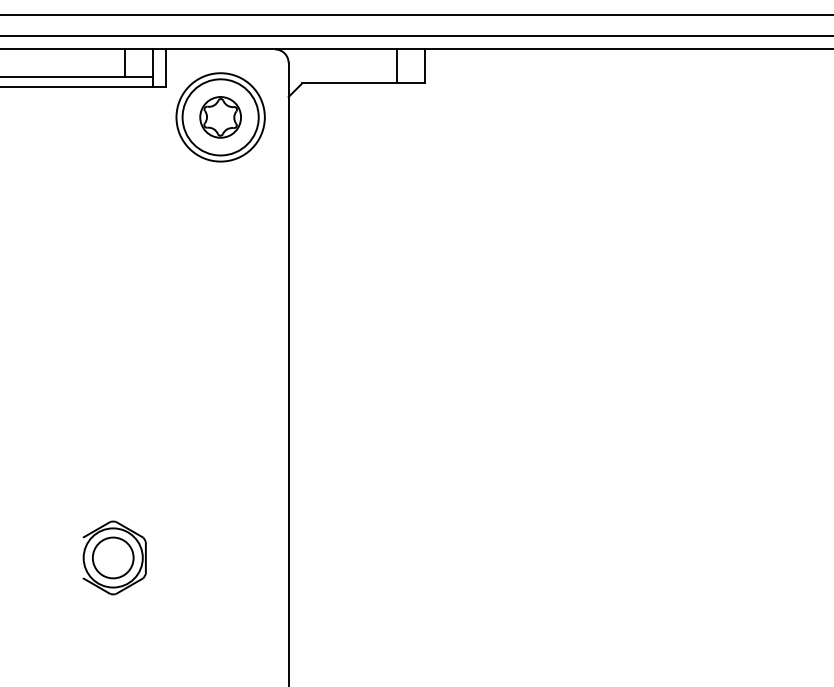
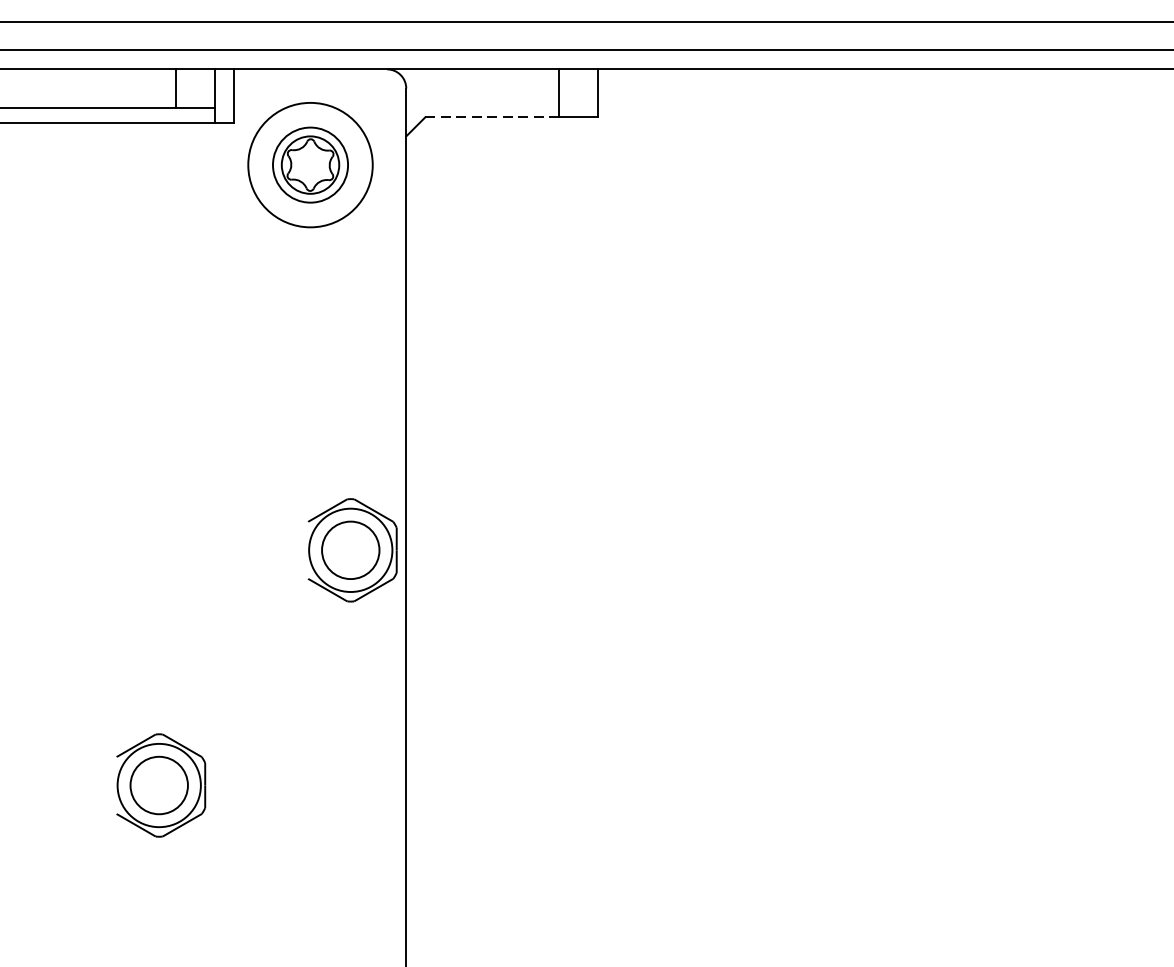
line: (349, 83) -> (491, 117), solid -> dashed
circle: (220, 117) -> (310, 165), size x0.7
part: (250, 390) -> (352, 549), added

